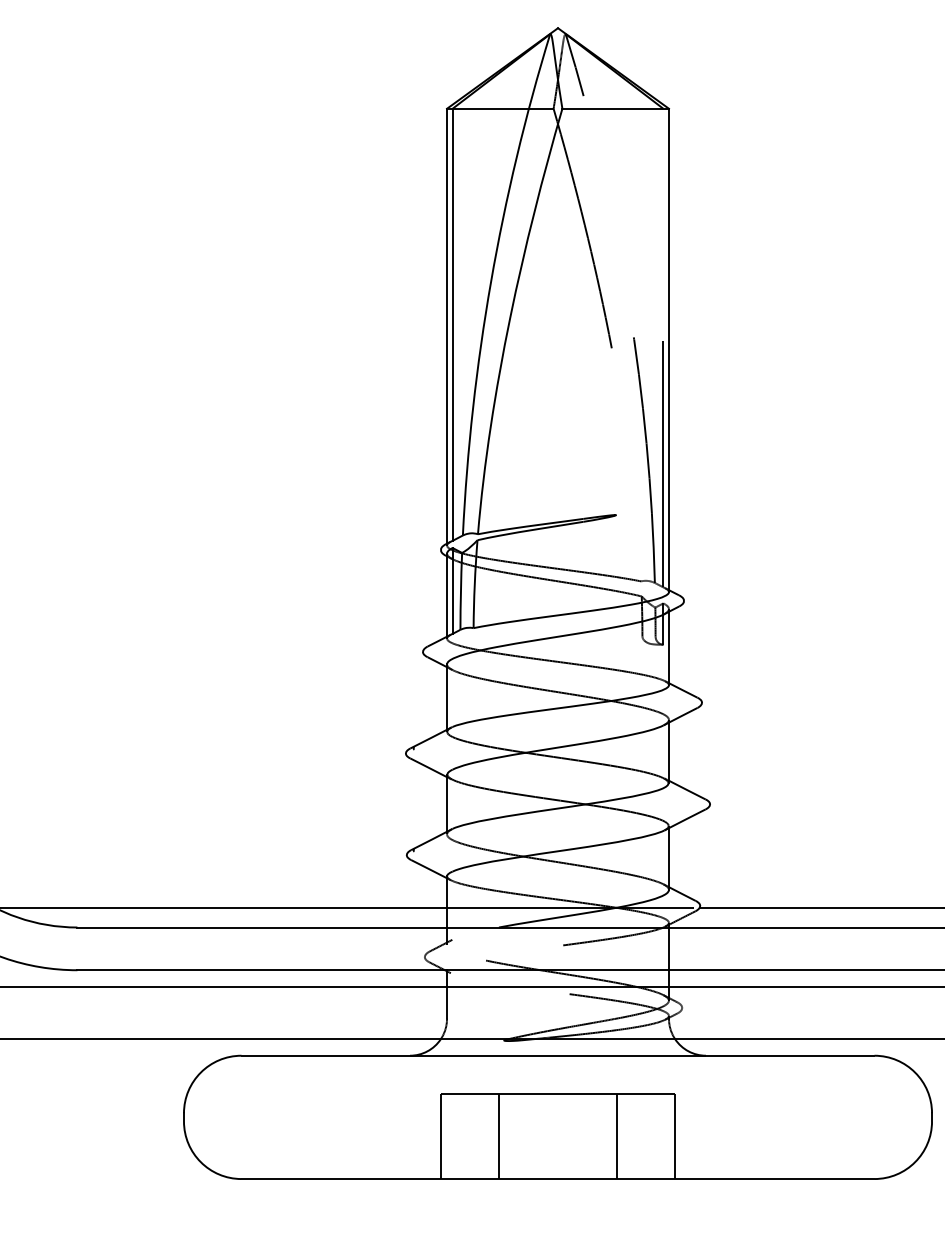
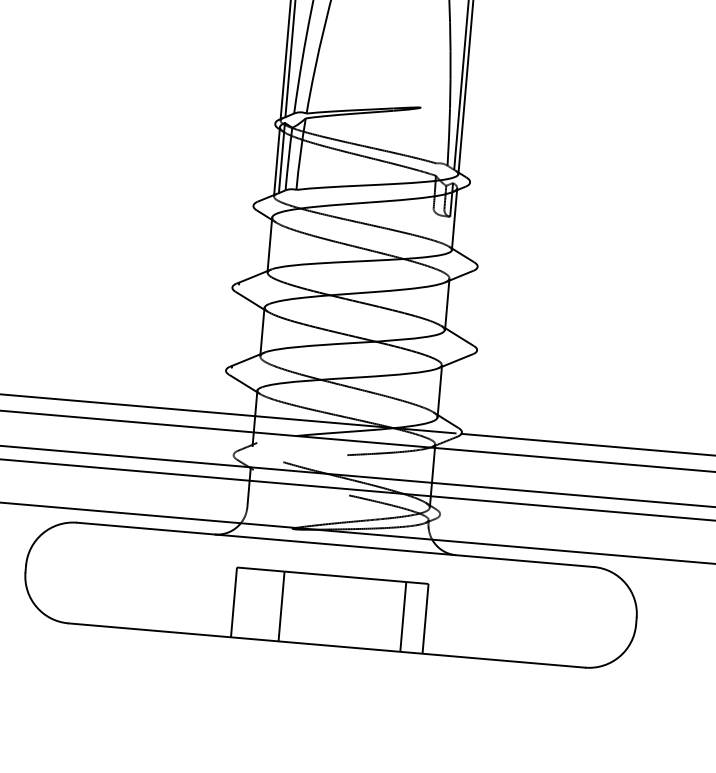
line: (617, 1136) -> (403, 617), moved

